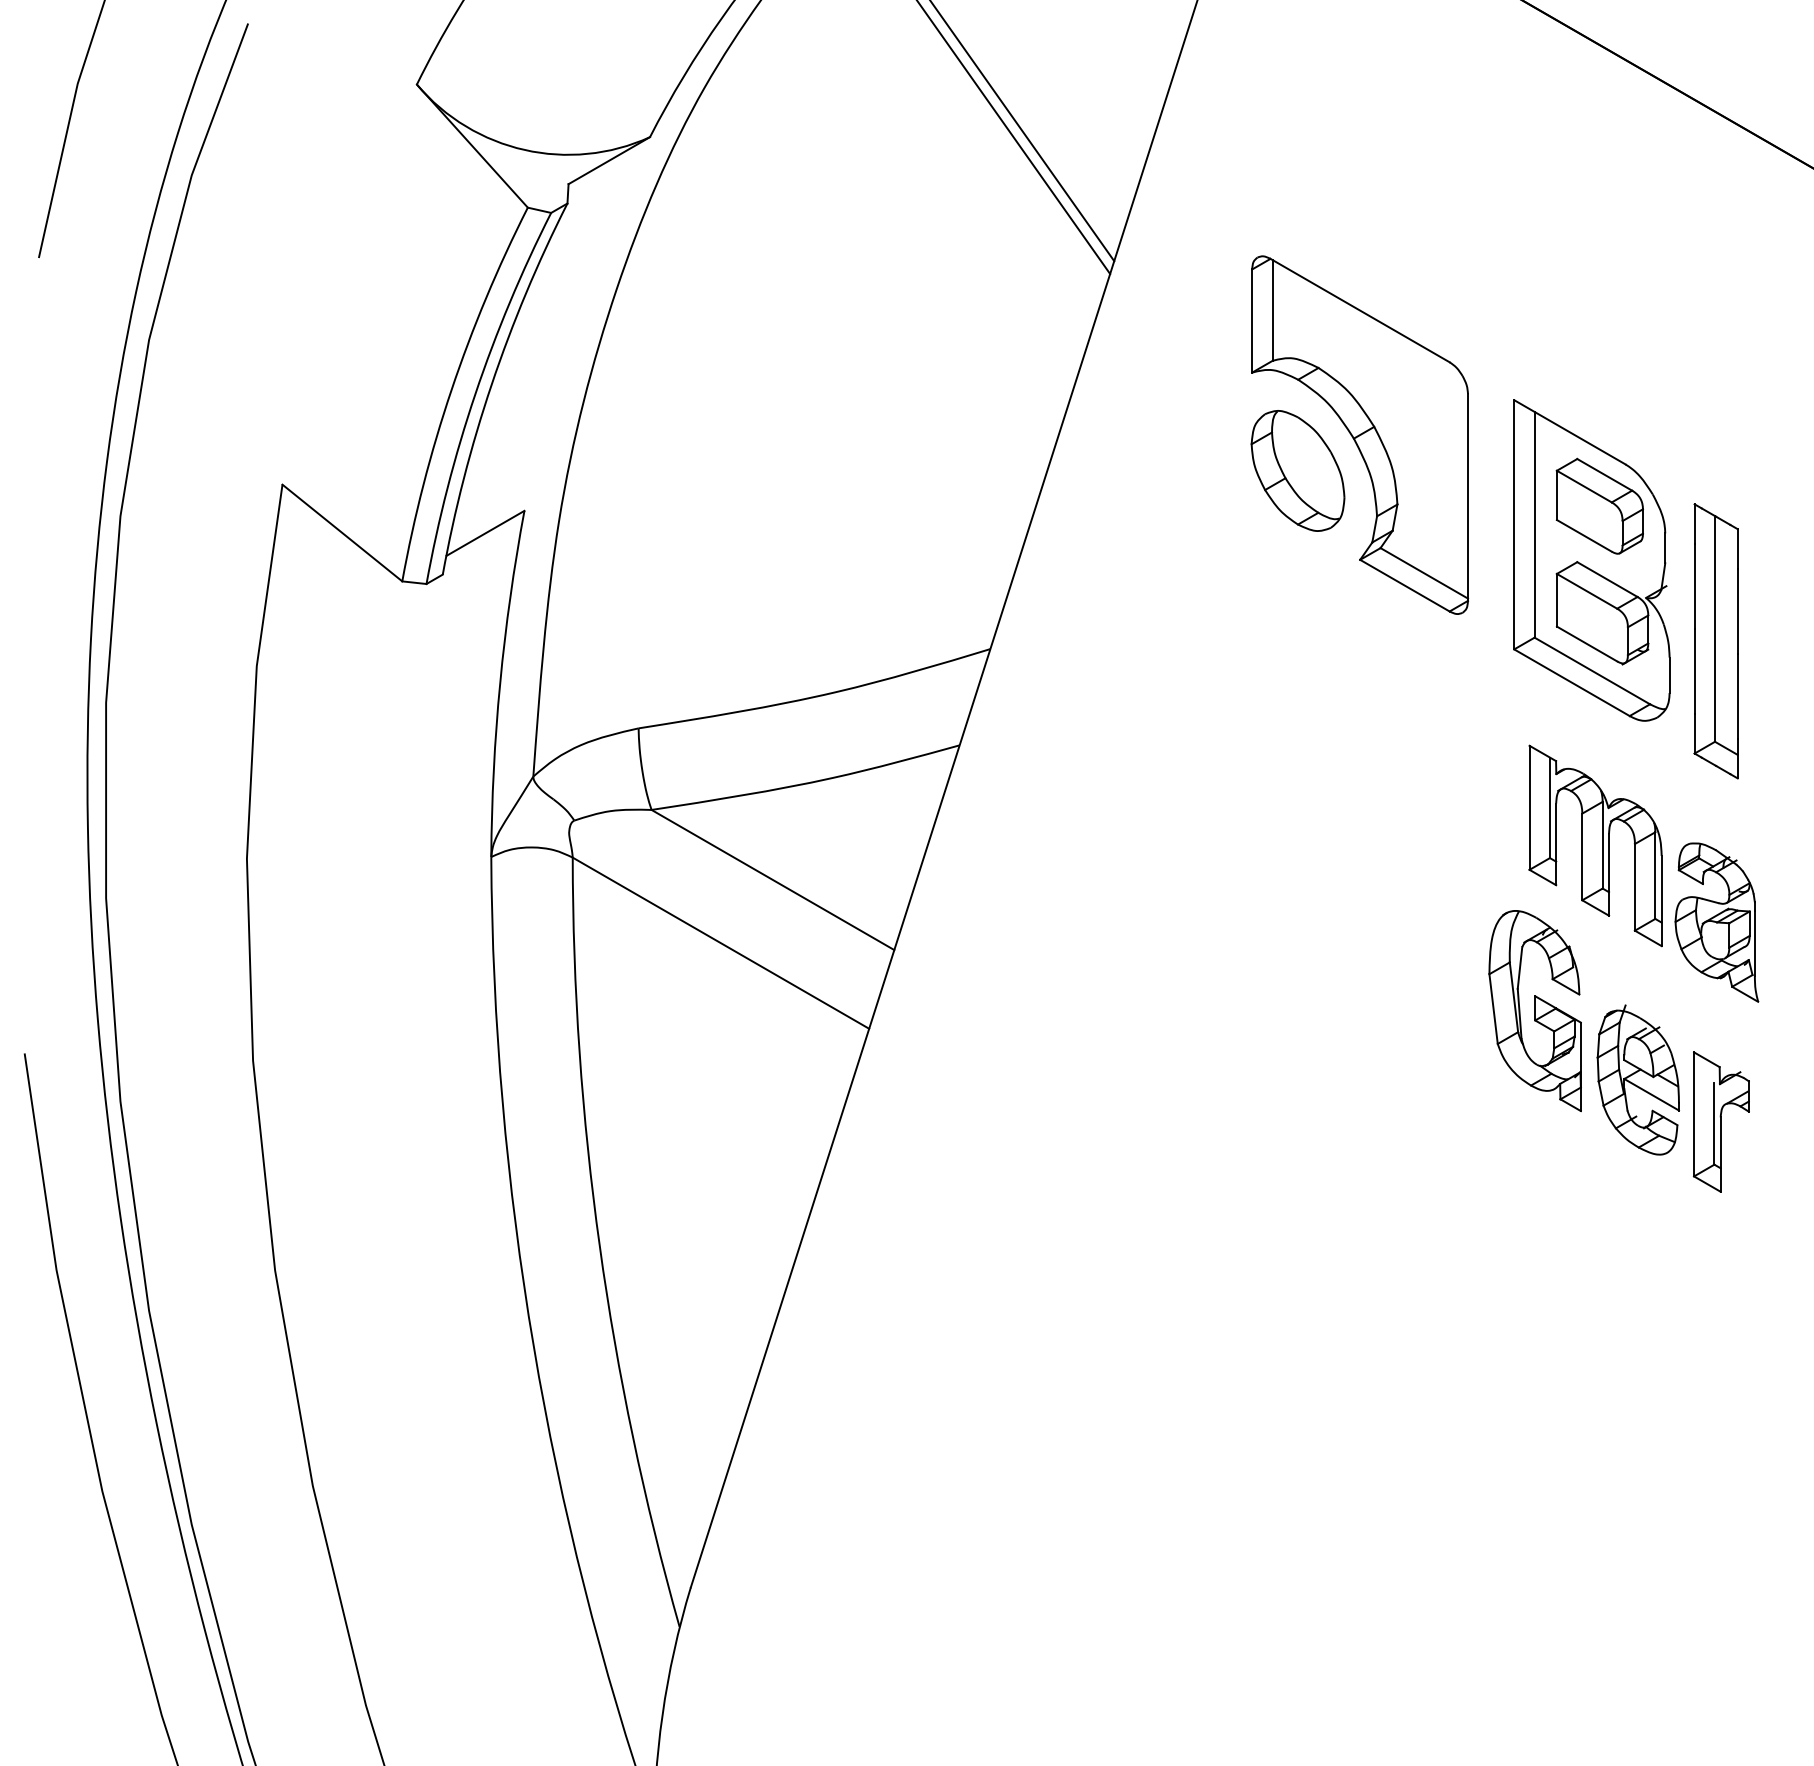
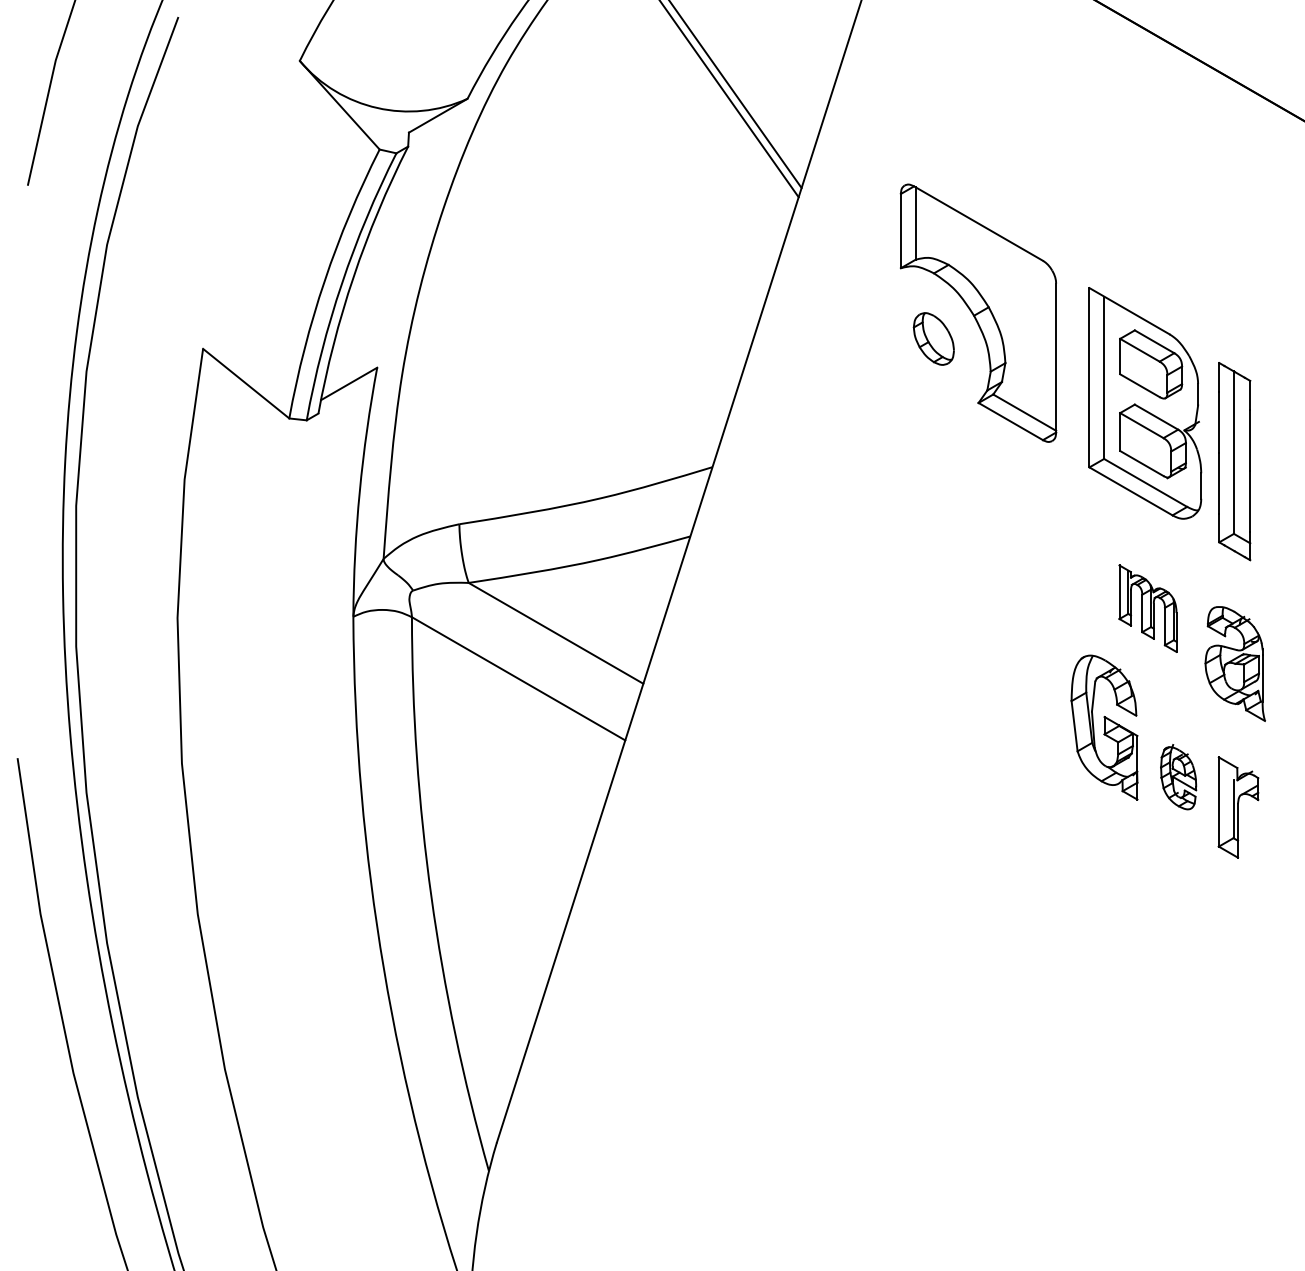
part: (1297, 470) -> (933, 338), size x0.6
part: (1594, 845) -> (1147, 608), size x0.6
part: (1637, 1078) -> (1178, 776), size x0.6

